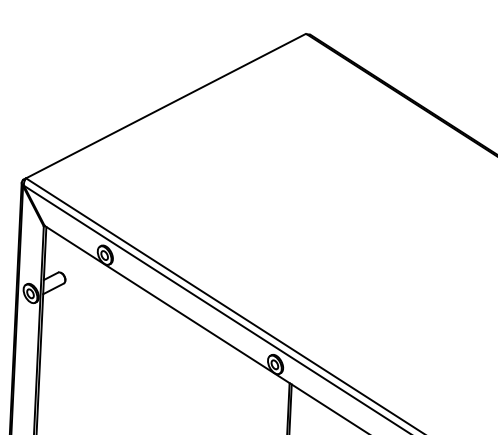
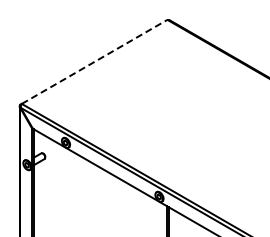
line: (165, 105) -> (94, 61), solid -> dashed

